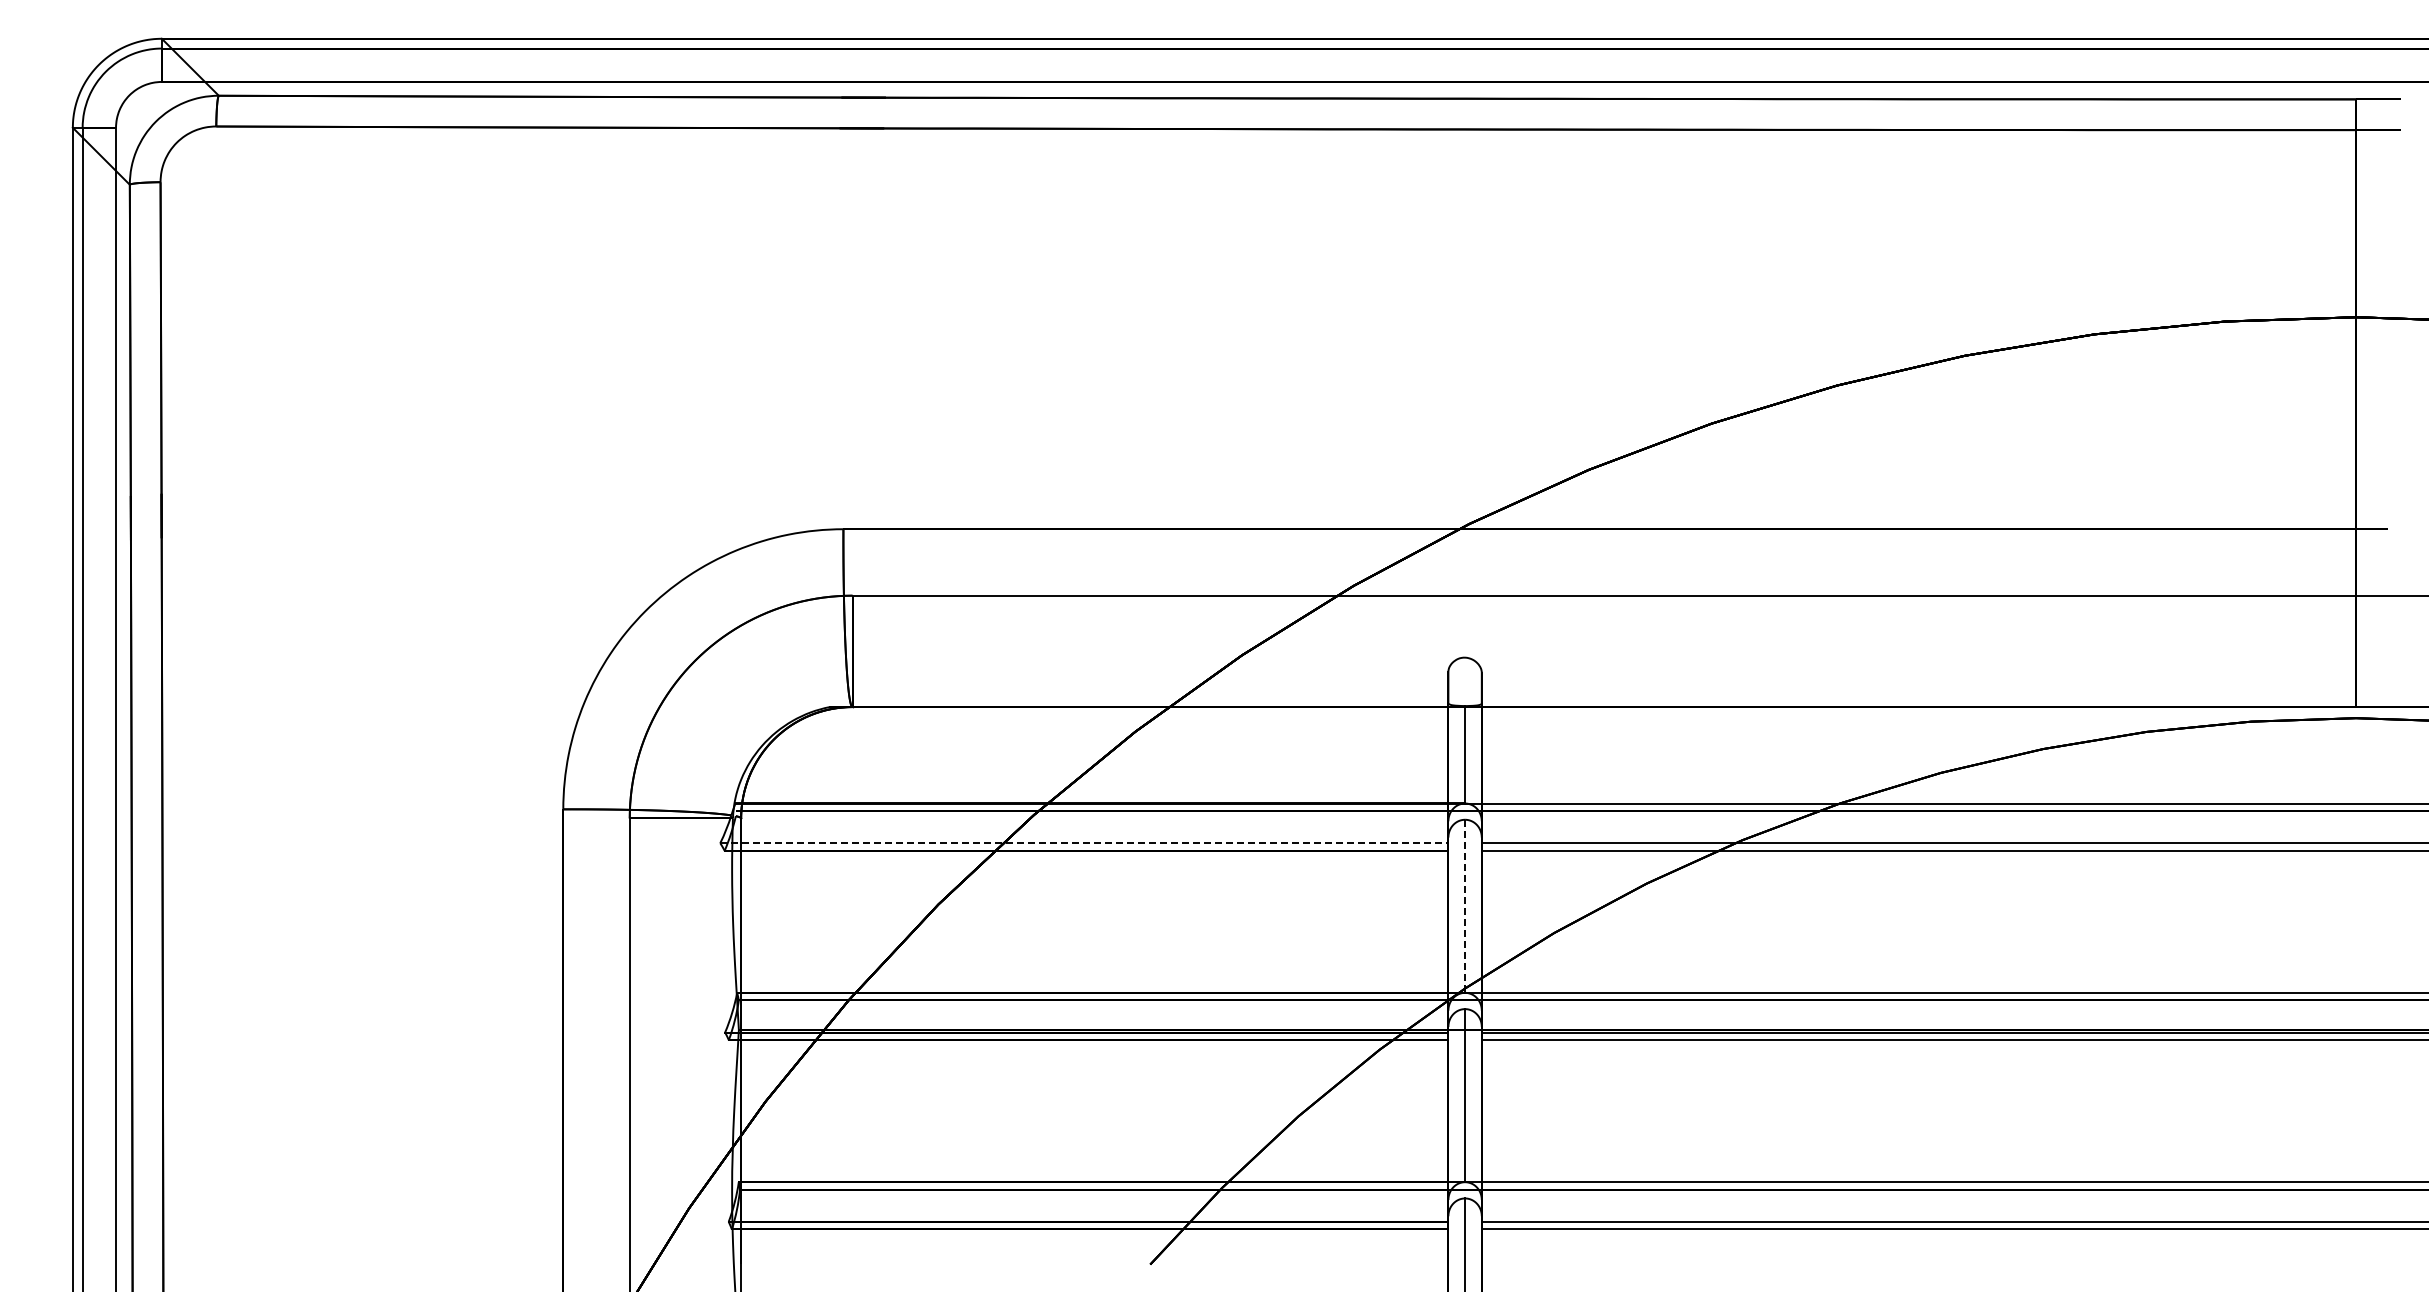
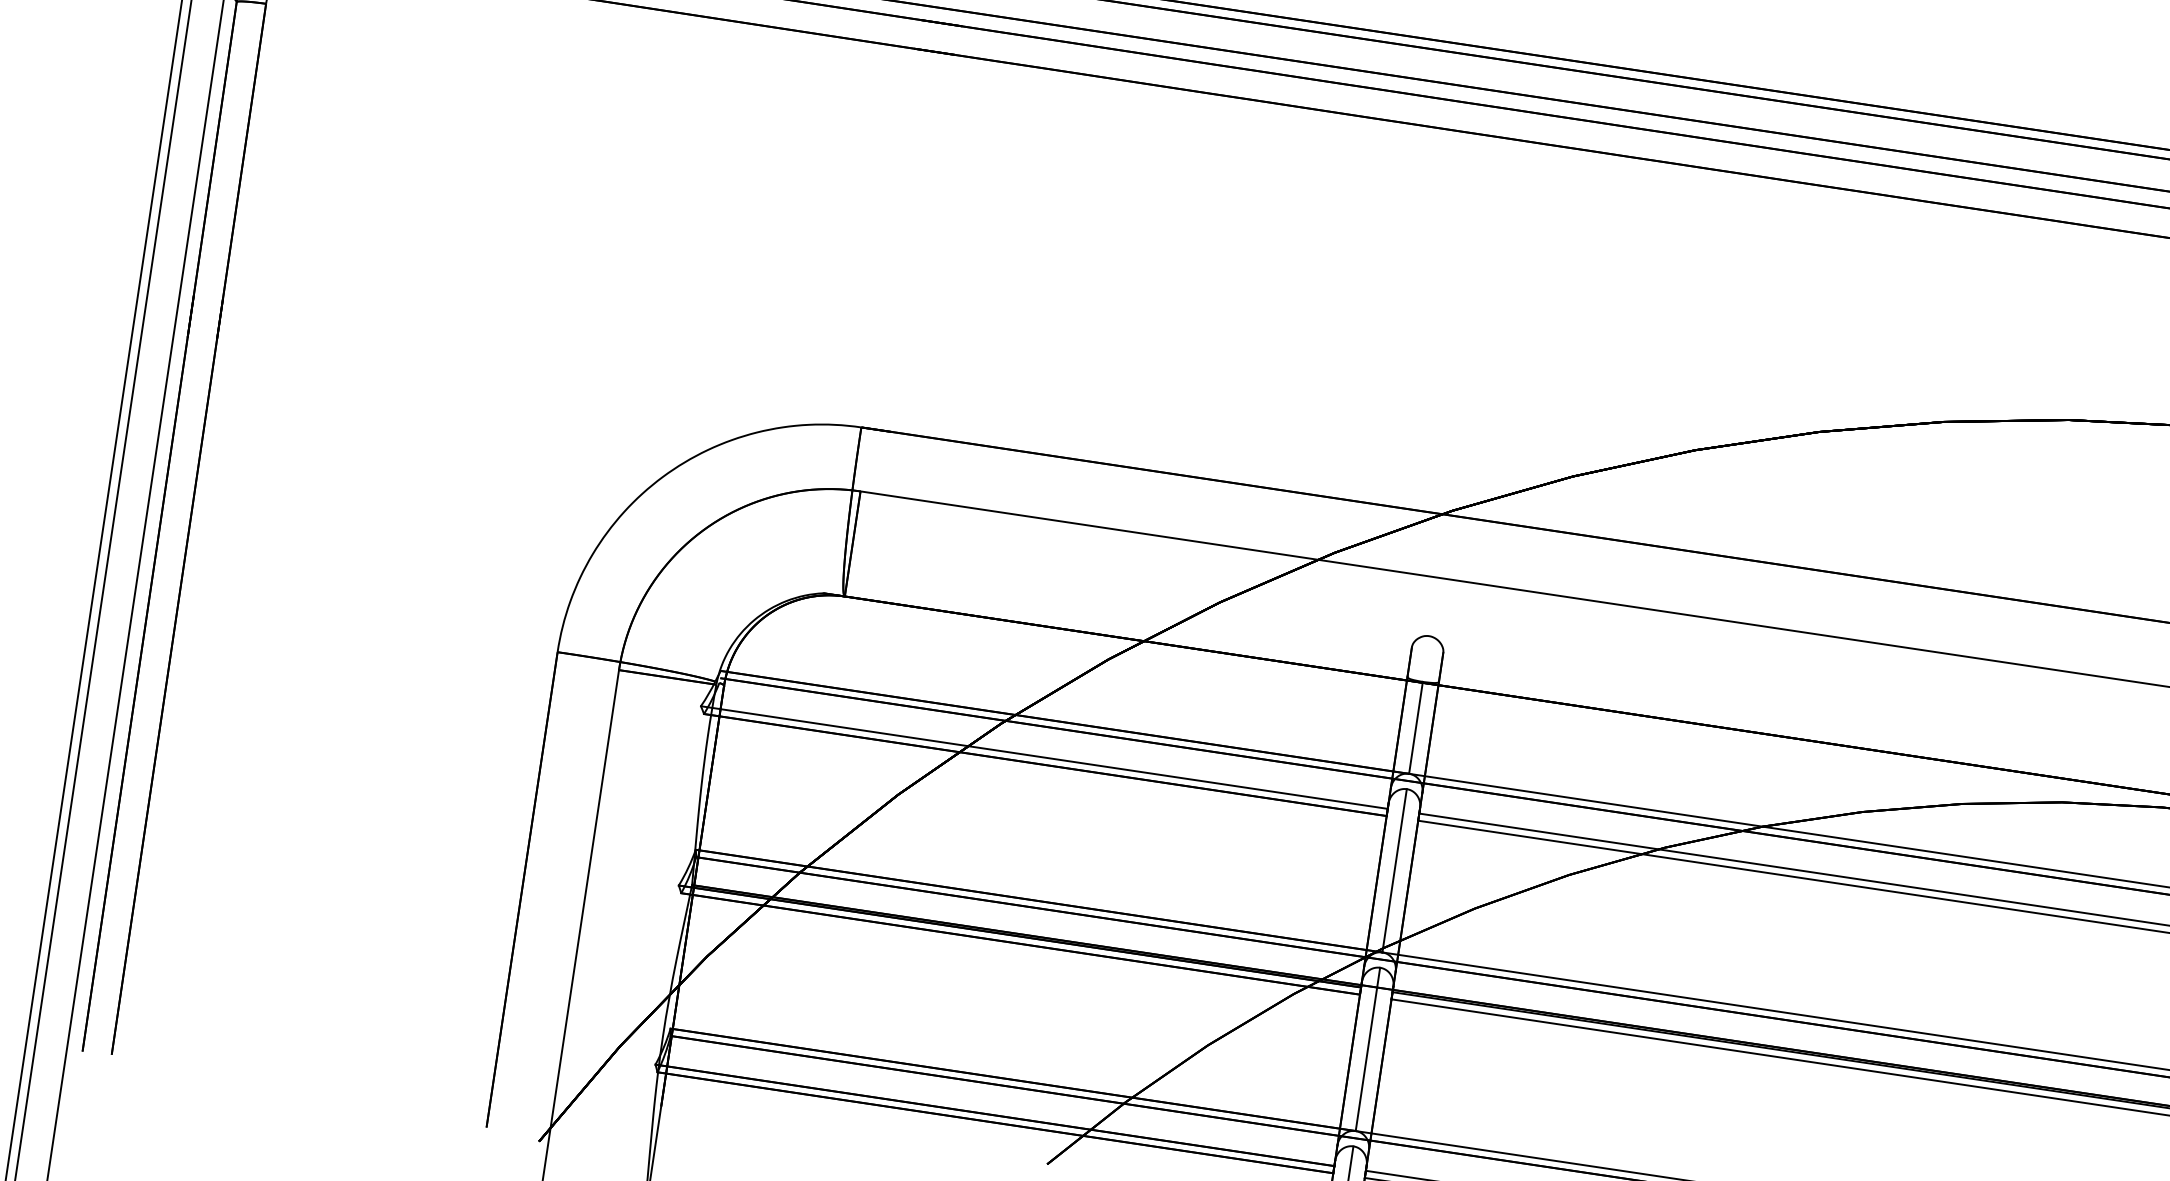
line: (1084, 843) -> (1044, 757), dashed -> solid
line: (1465, 906) -> (1394, 871), dashed -> solid

